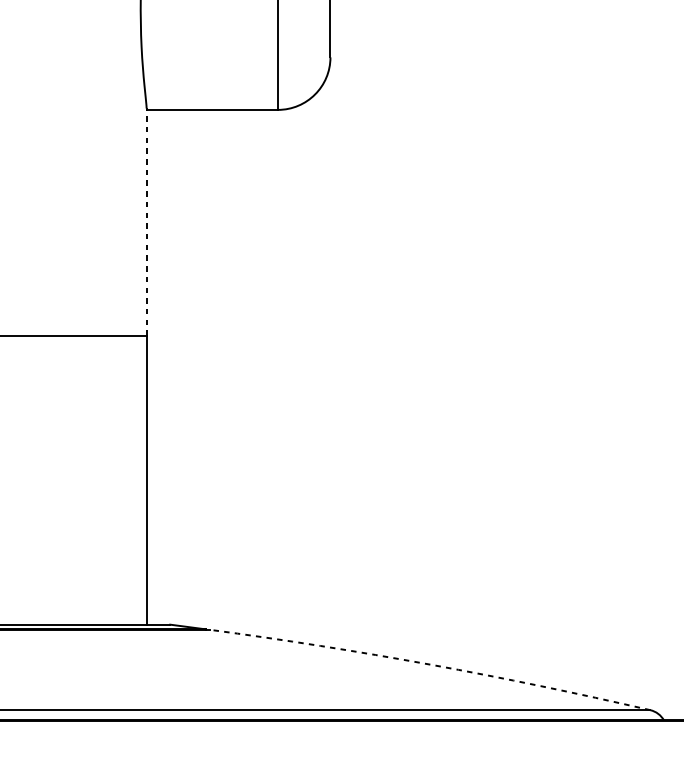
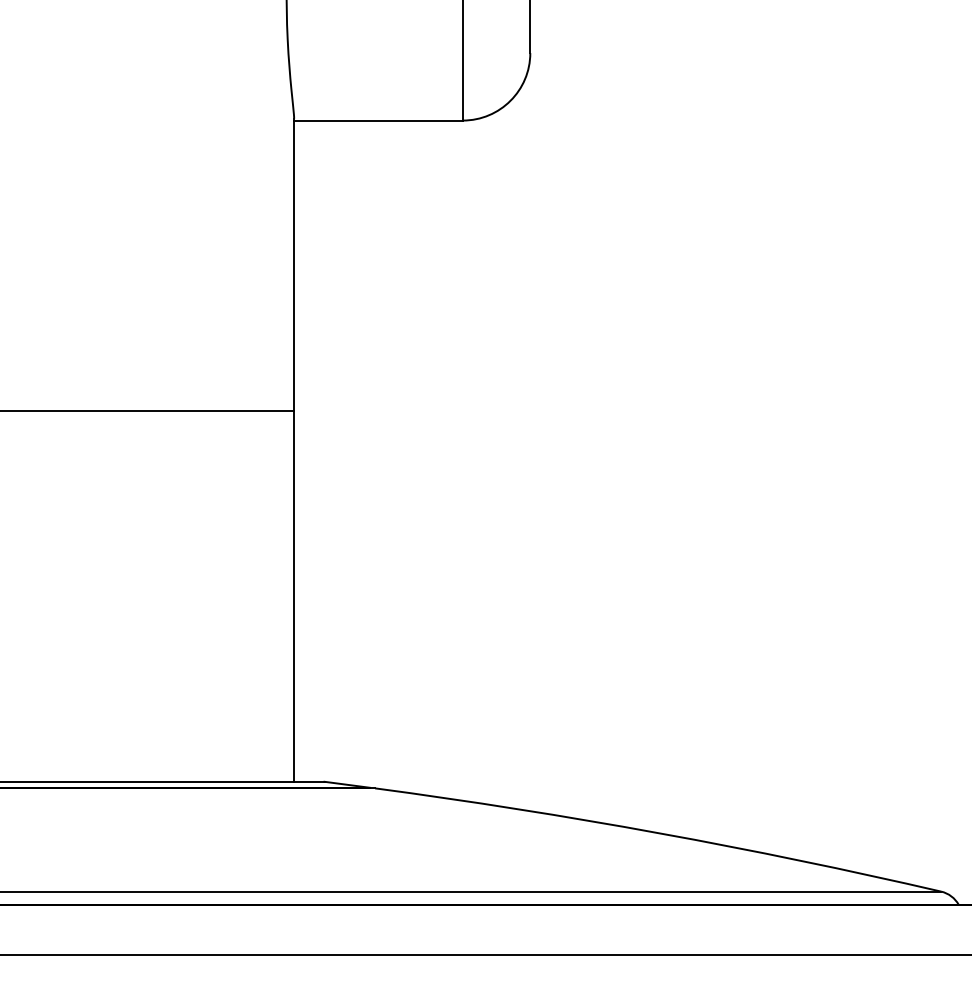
line: (146, 221) -> (294, 264), dashed -> solid
arc: (431, 664) -> (659, 833), dashed -> solid

